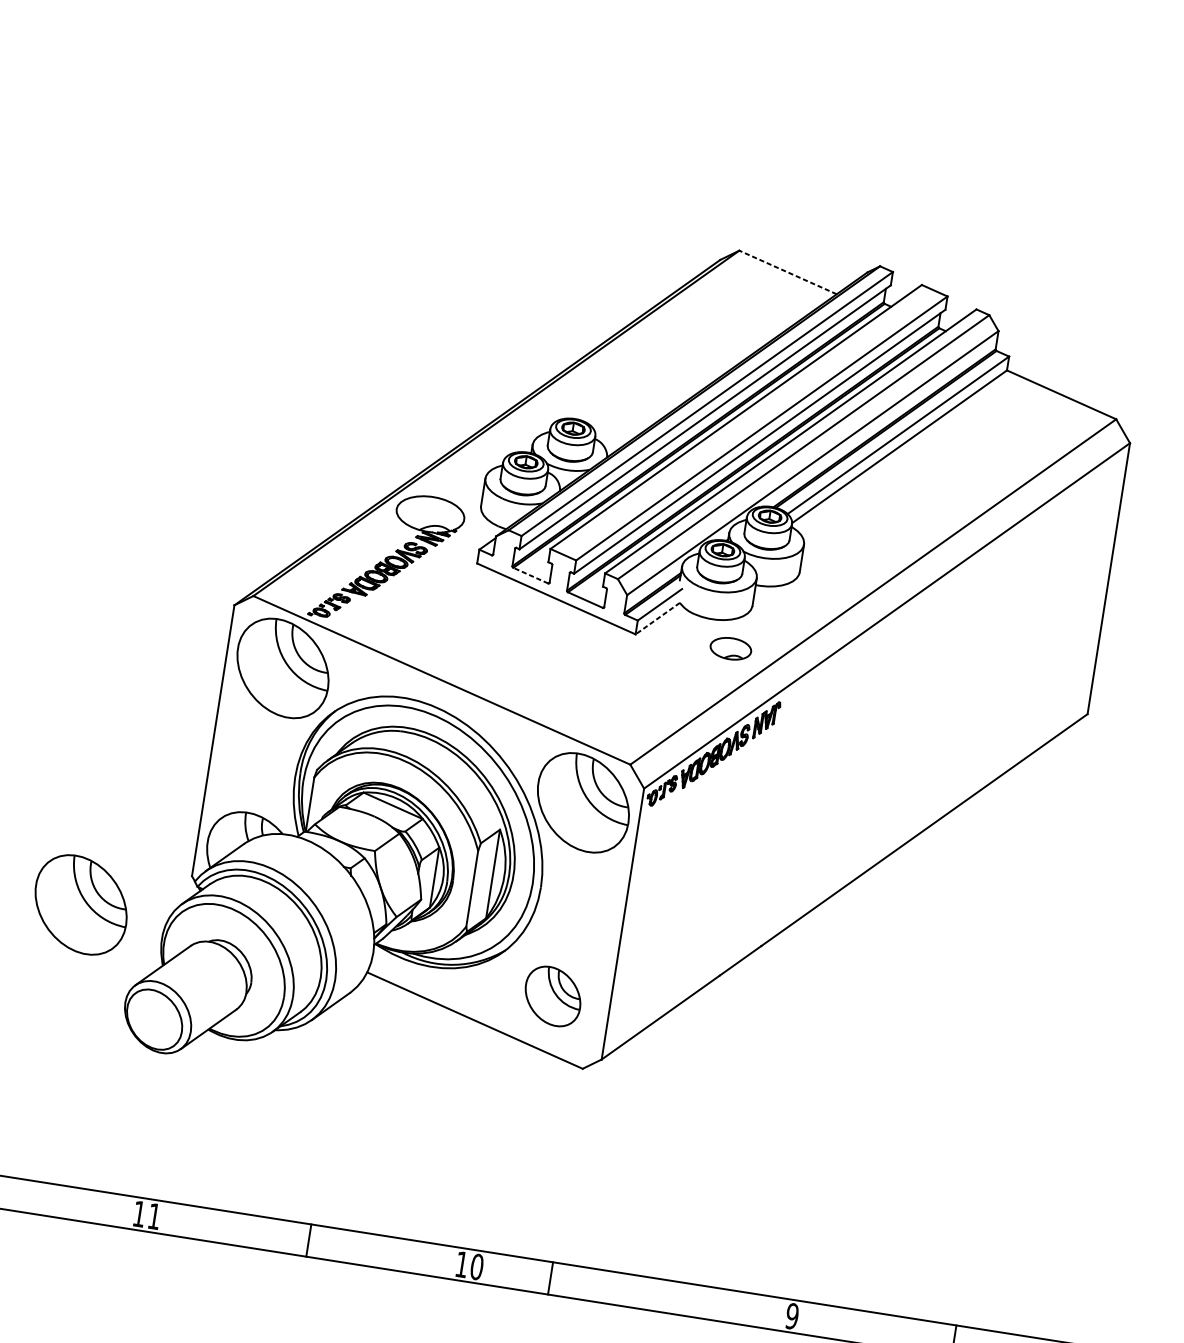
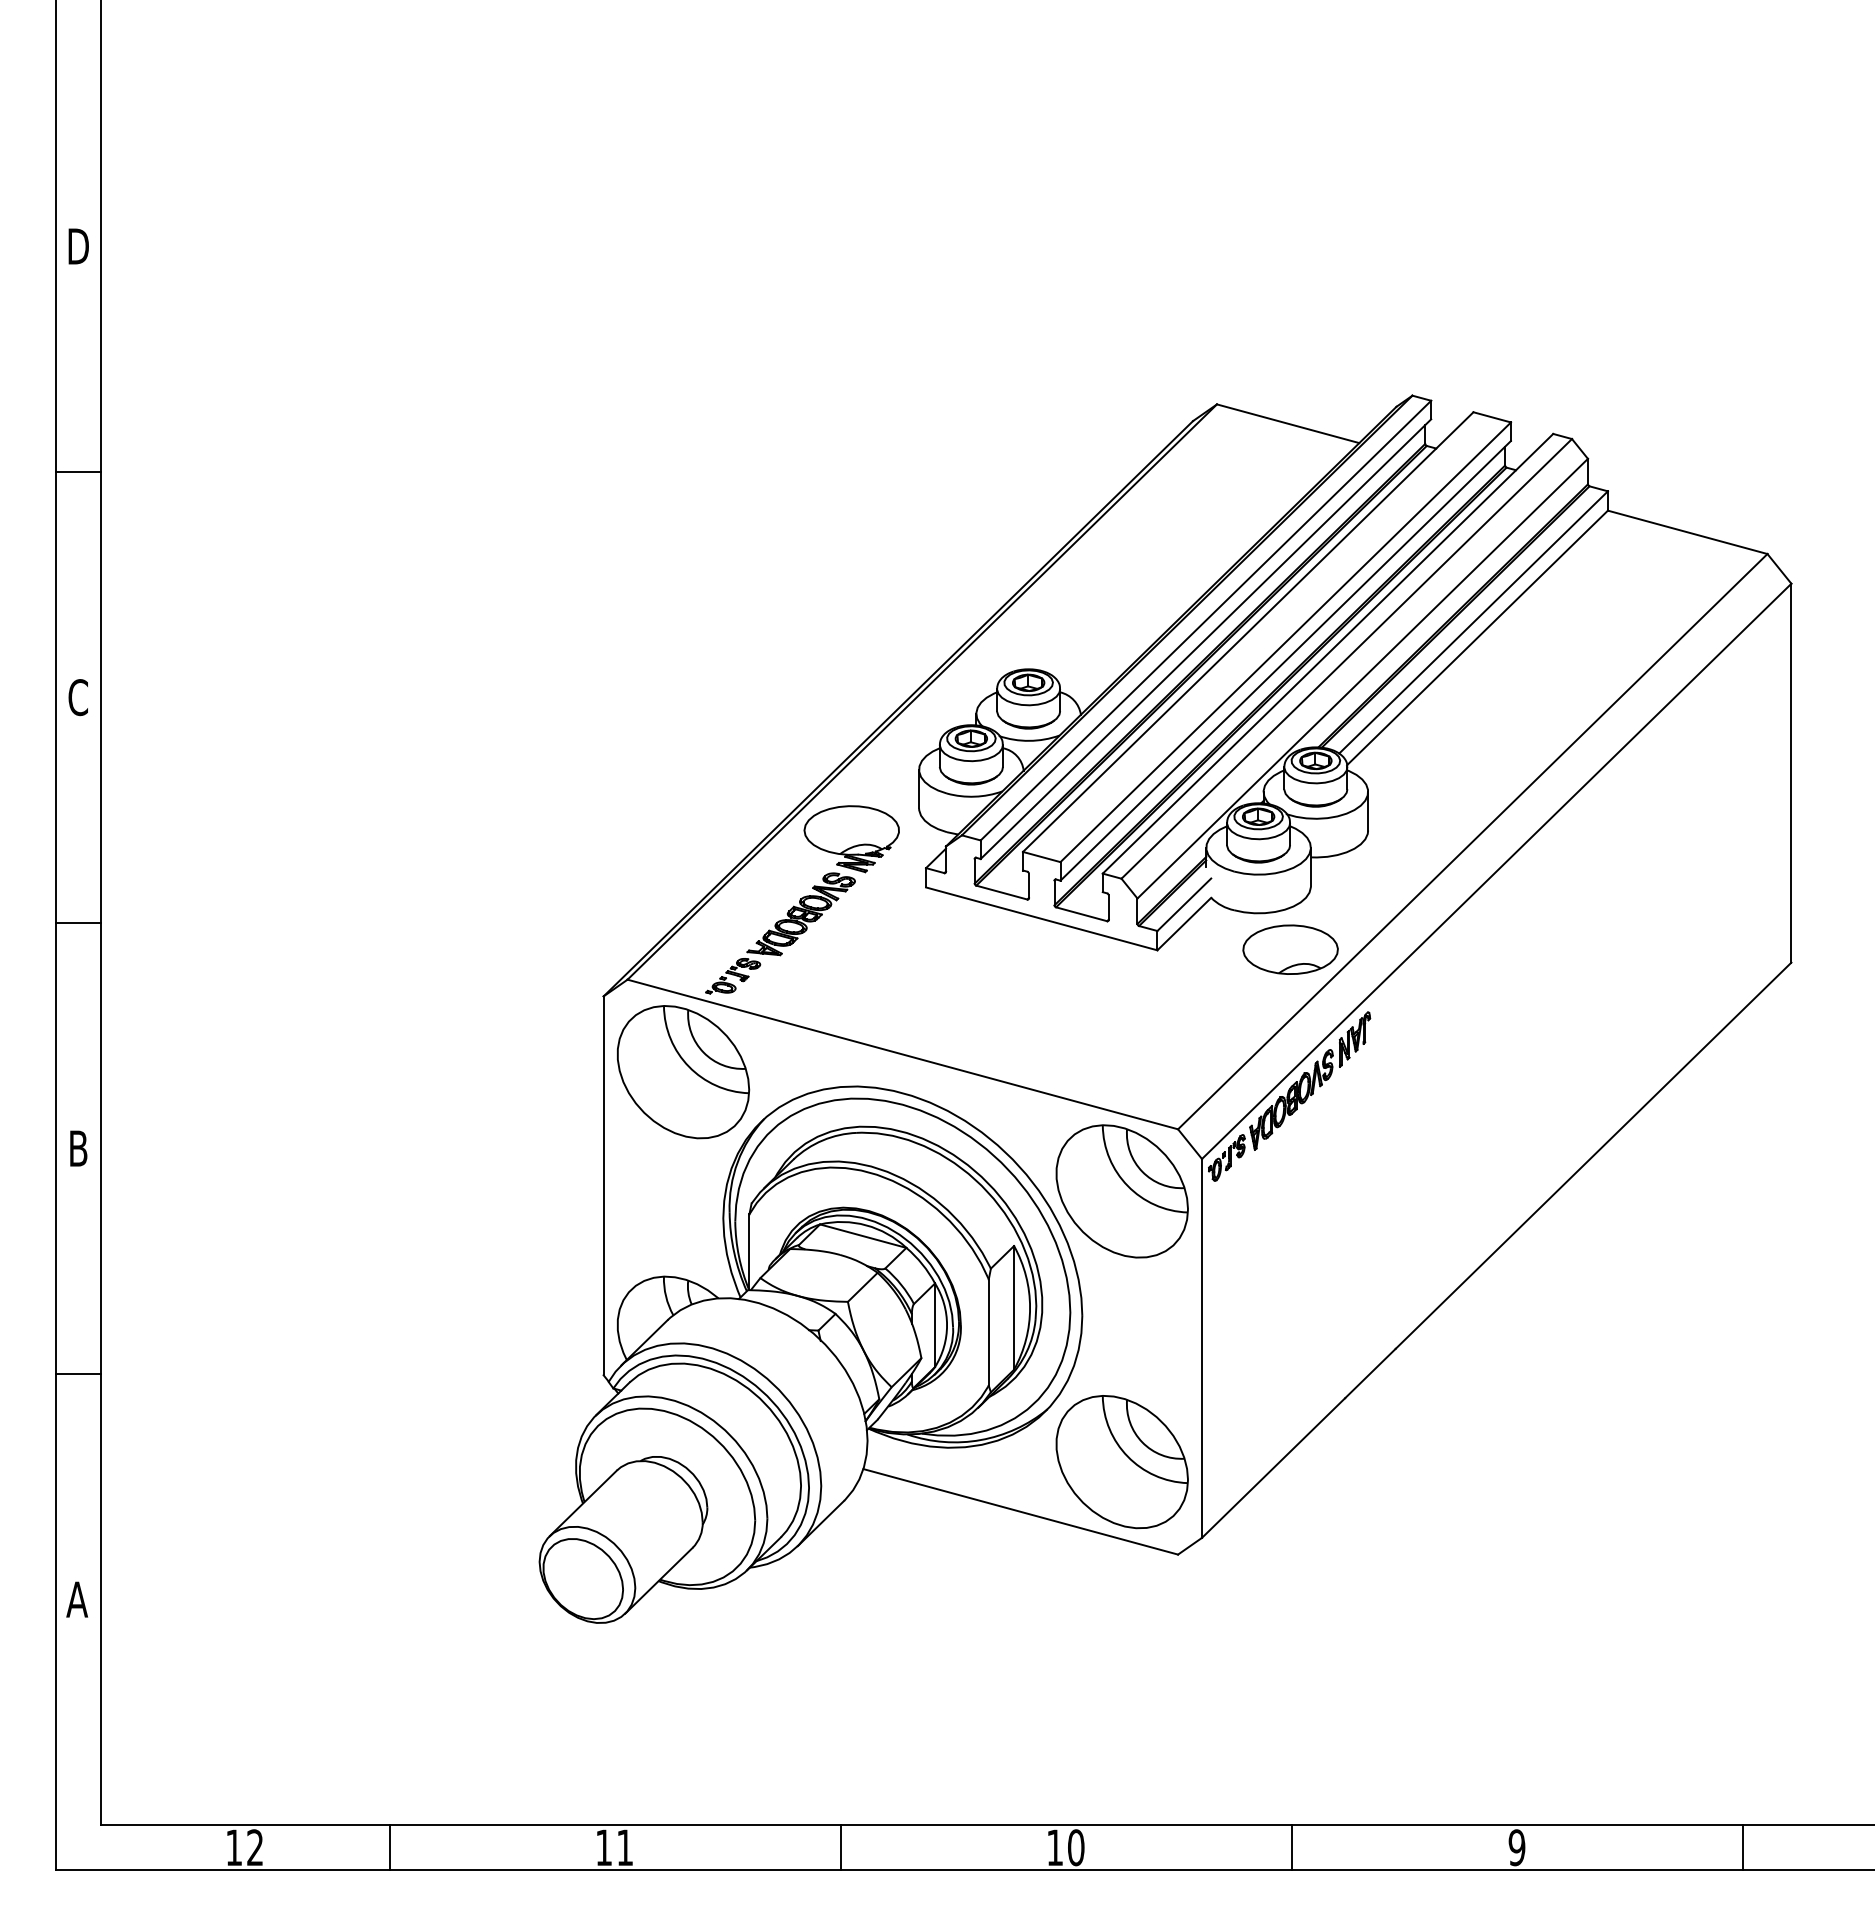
line: (788, 272) -> (1288, 423), dashed -> solid
line: (530, 575) -> (1001, 892), dashed -> solid
line: (657, 618) -> (1184, 924), dashed -> solid
part: (730, 648) -> (1290, 949), size x1.67
part: (81, 905) -> (458, 1438), removed
part: (552, 996) -> (1121, 1462), size x1.67
line: (550, 1278) -> (1291, 1847), moved

